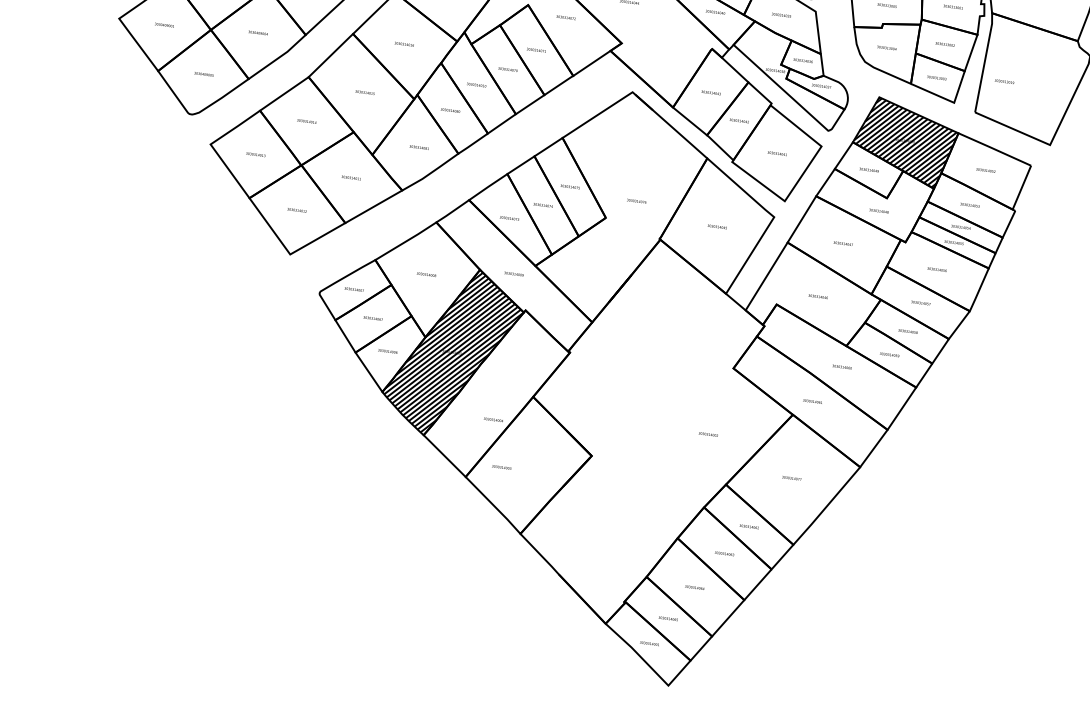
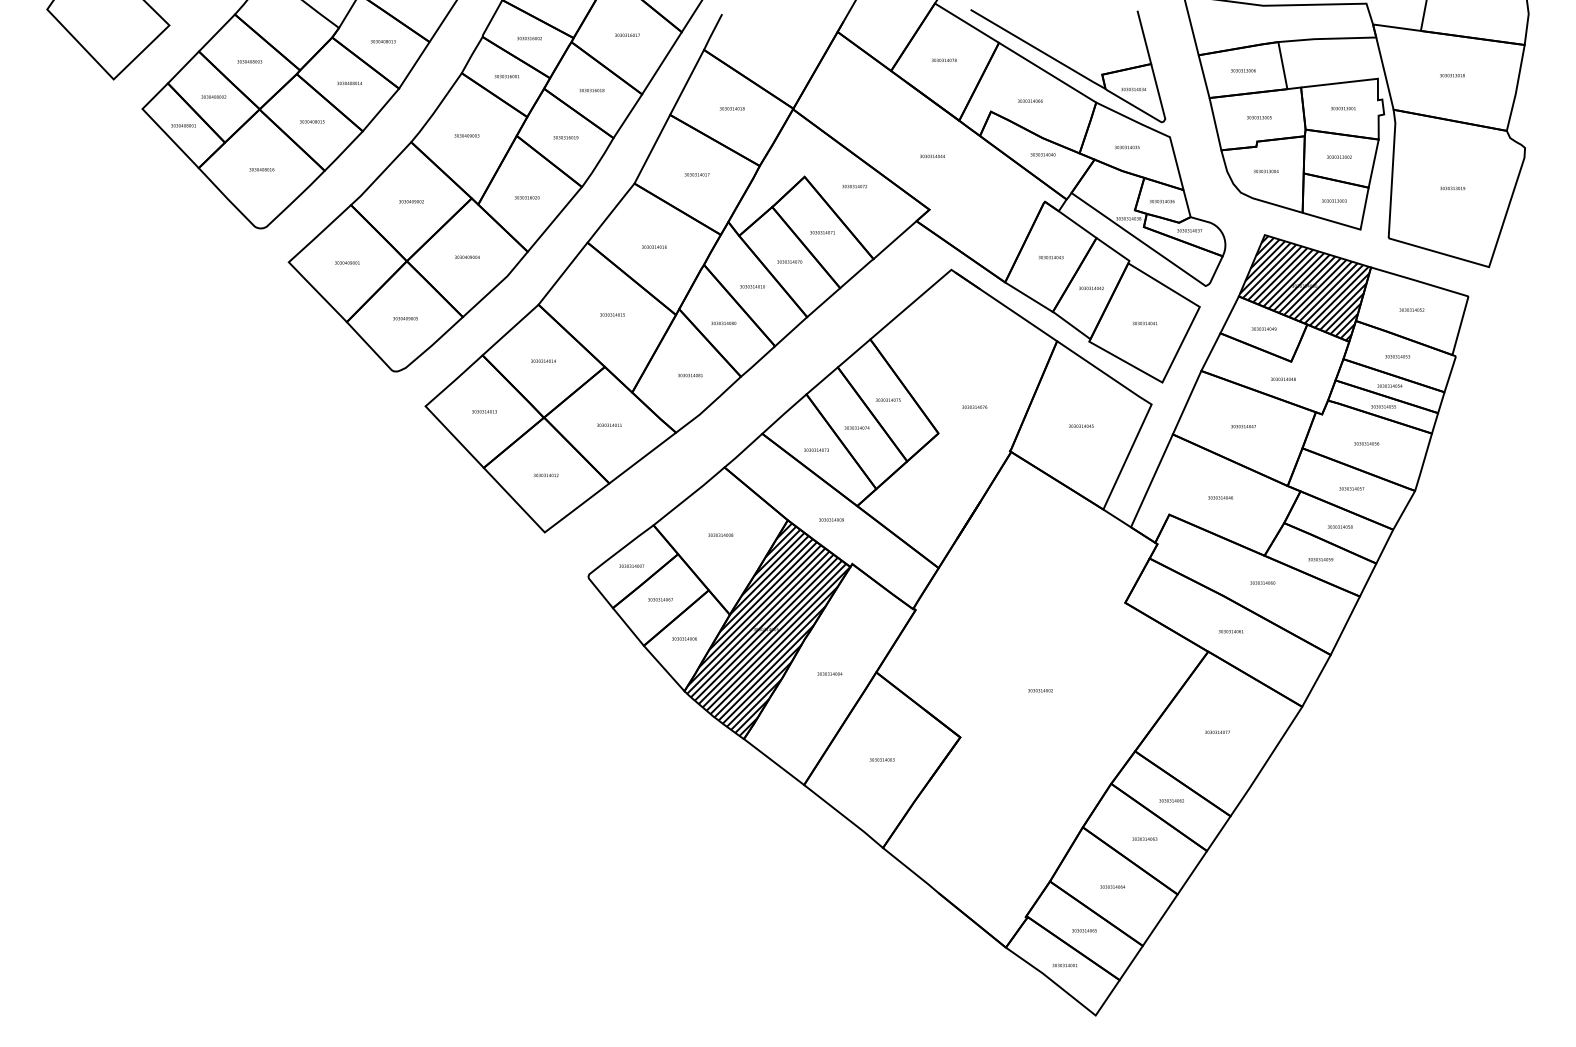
text: (1004, 81) -> (1452, 188), moved
text: (493, 419) -> (829, 673), moved
text: (708, 434) -> (1040, 690), moved
text: (501, 467) -> (881, 759), moved

